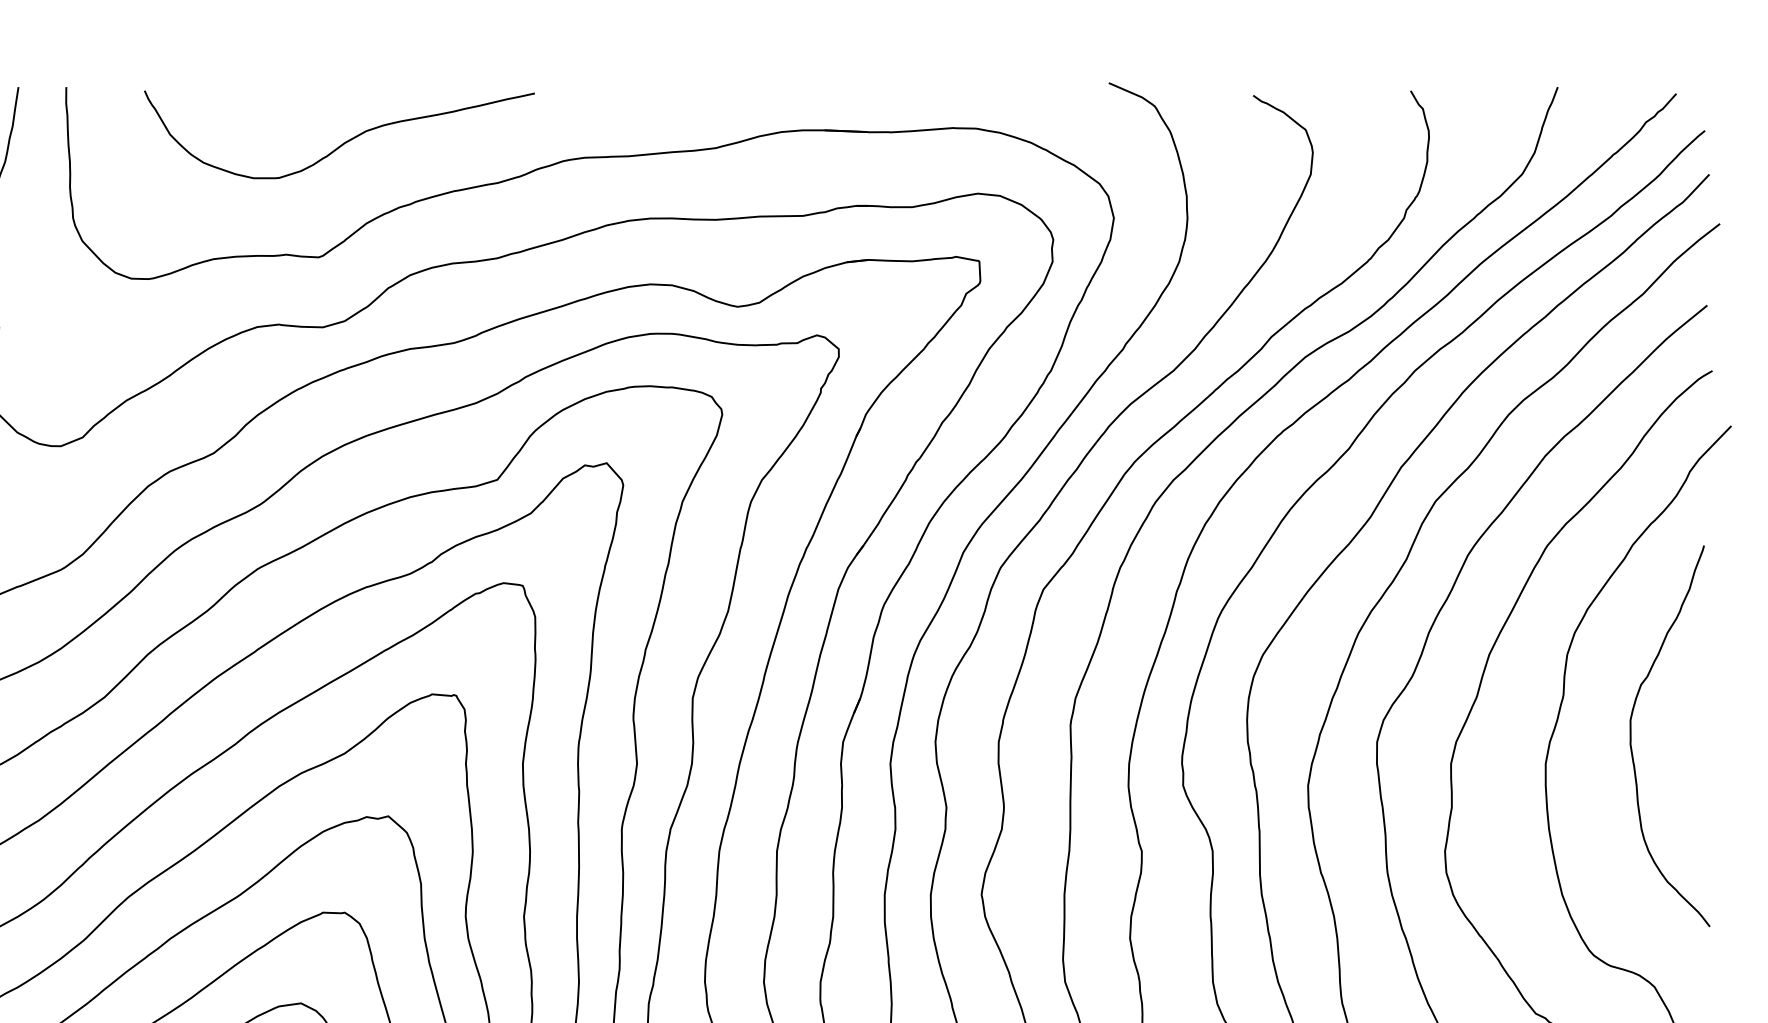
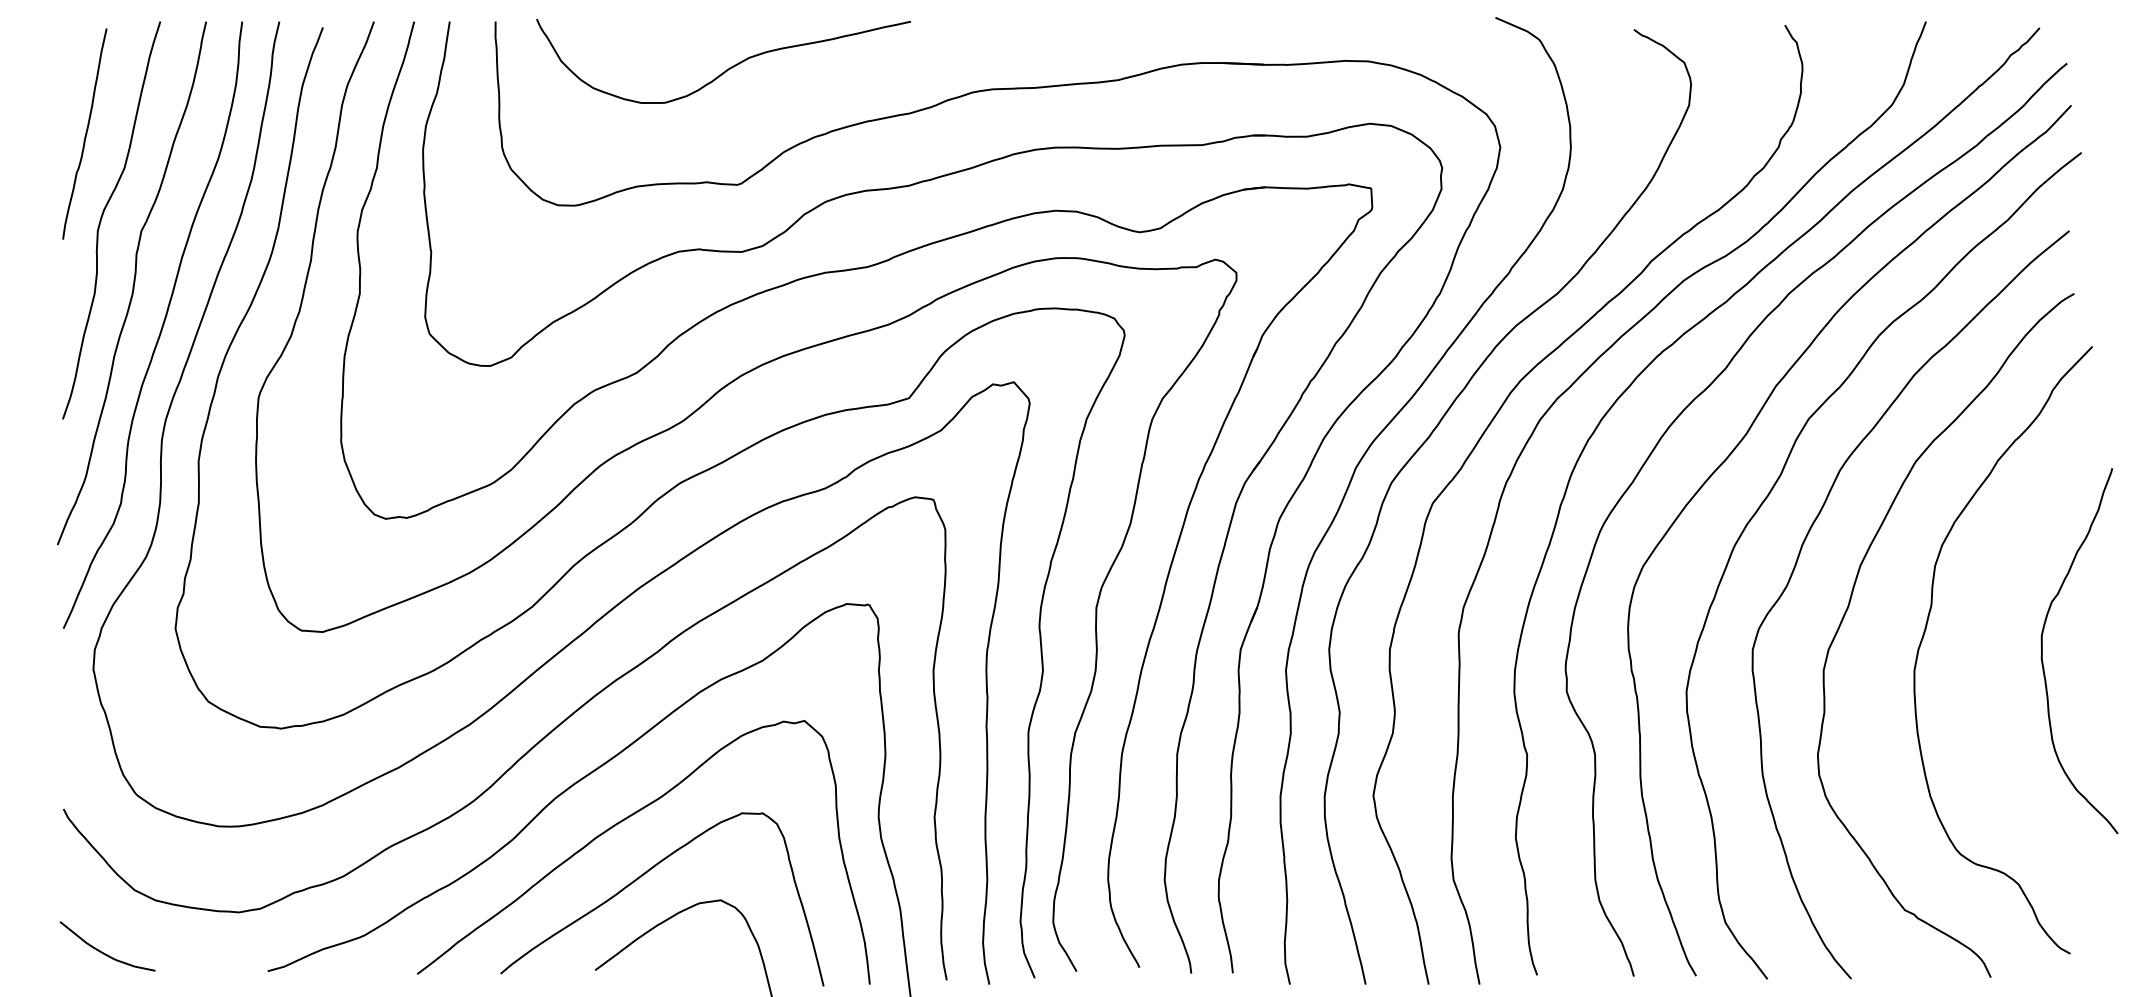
curve: (345, 141) -> (729, 67), moved
curve: (1631, 736) -> (2042, 651), moved

